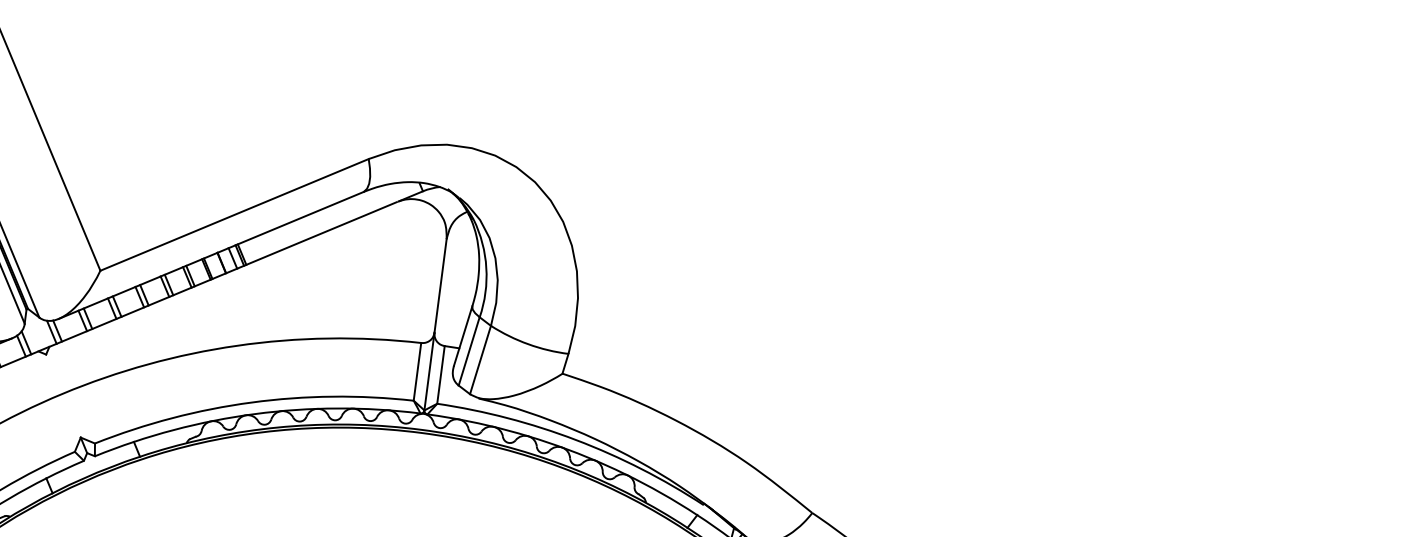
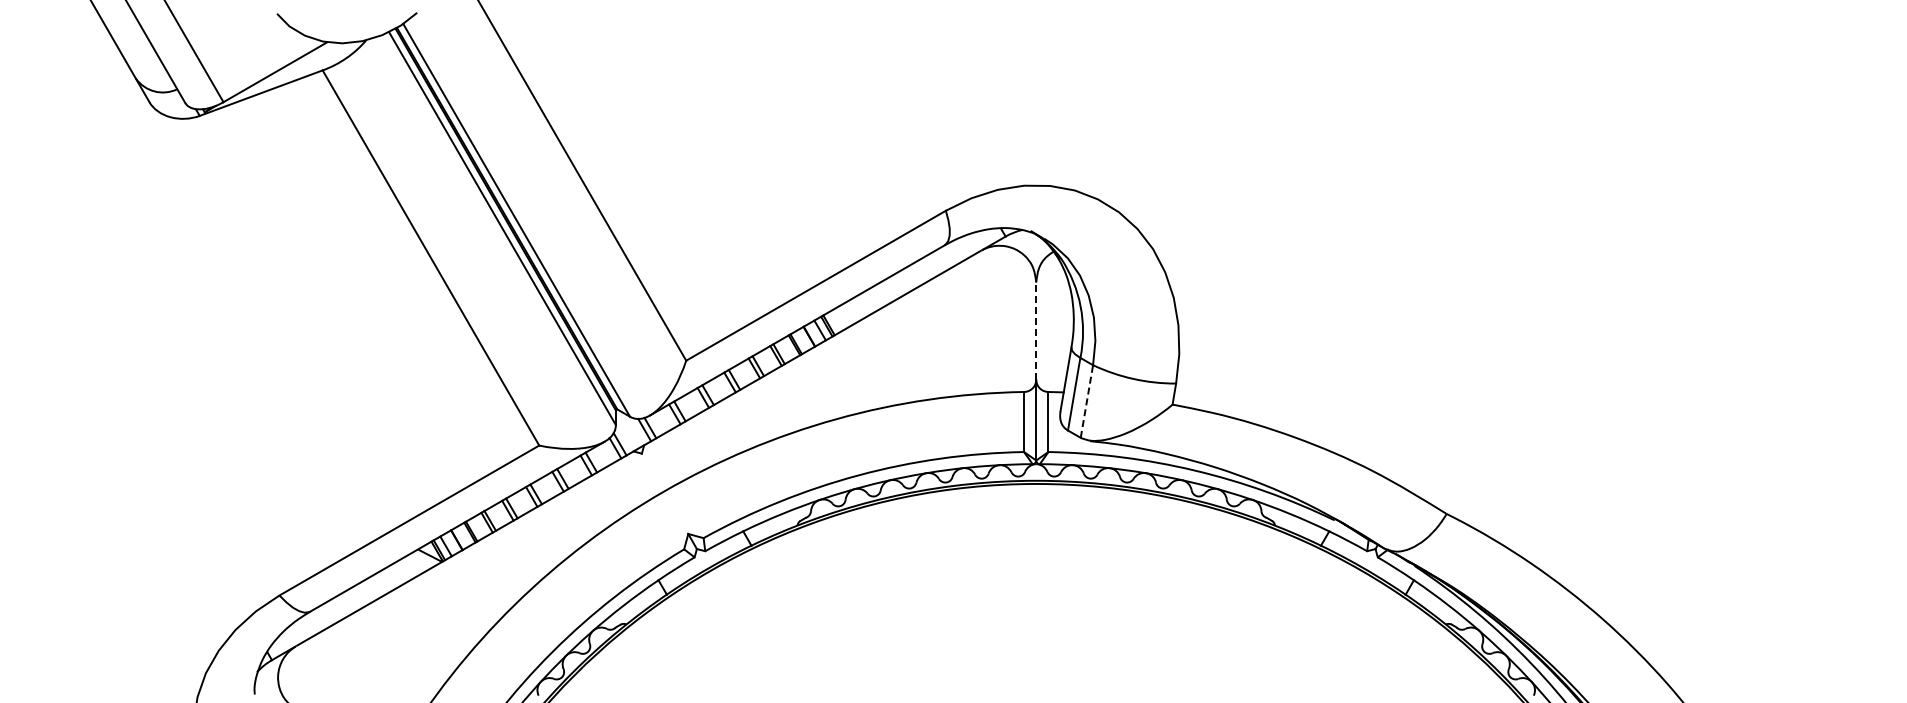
line: (440, 286) -> (1036, 331), solid -> dashed
line: (480, 359) -> (1086, 401), solid -> dashed

